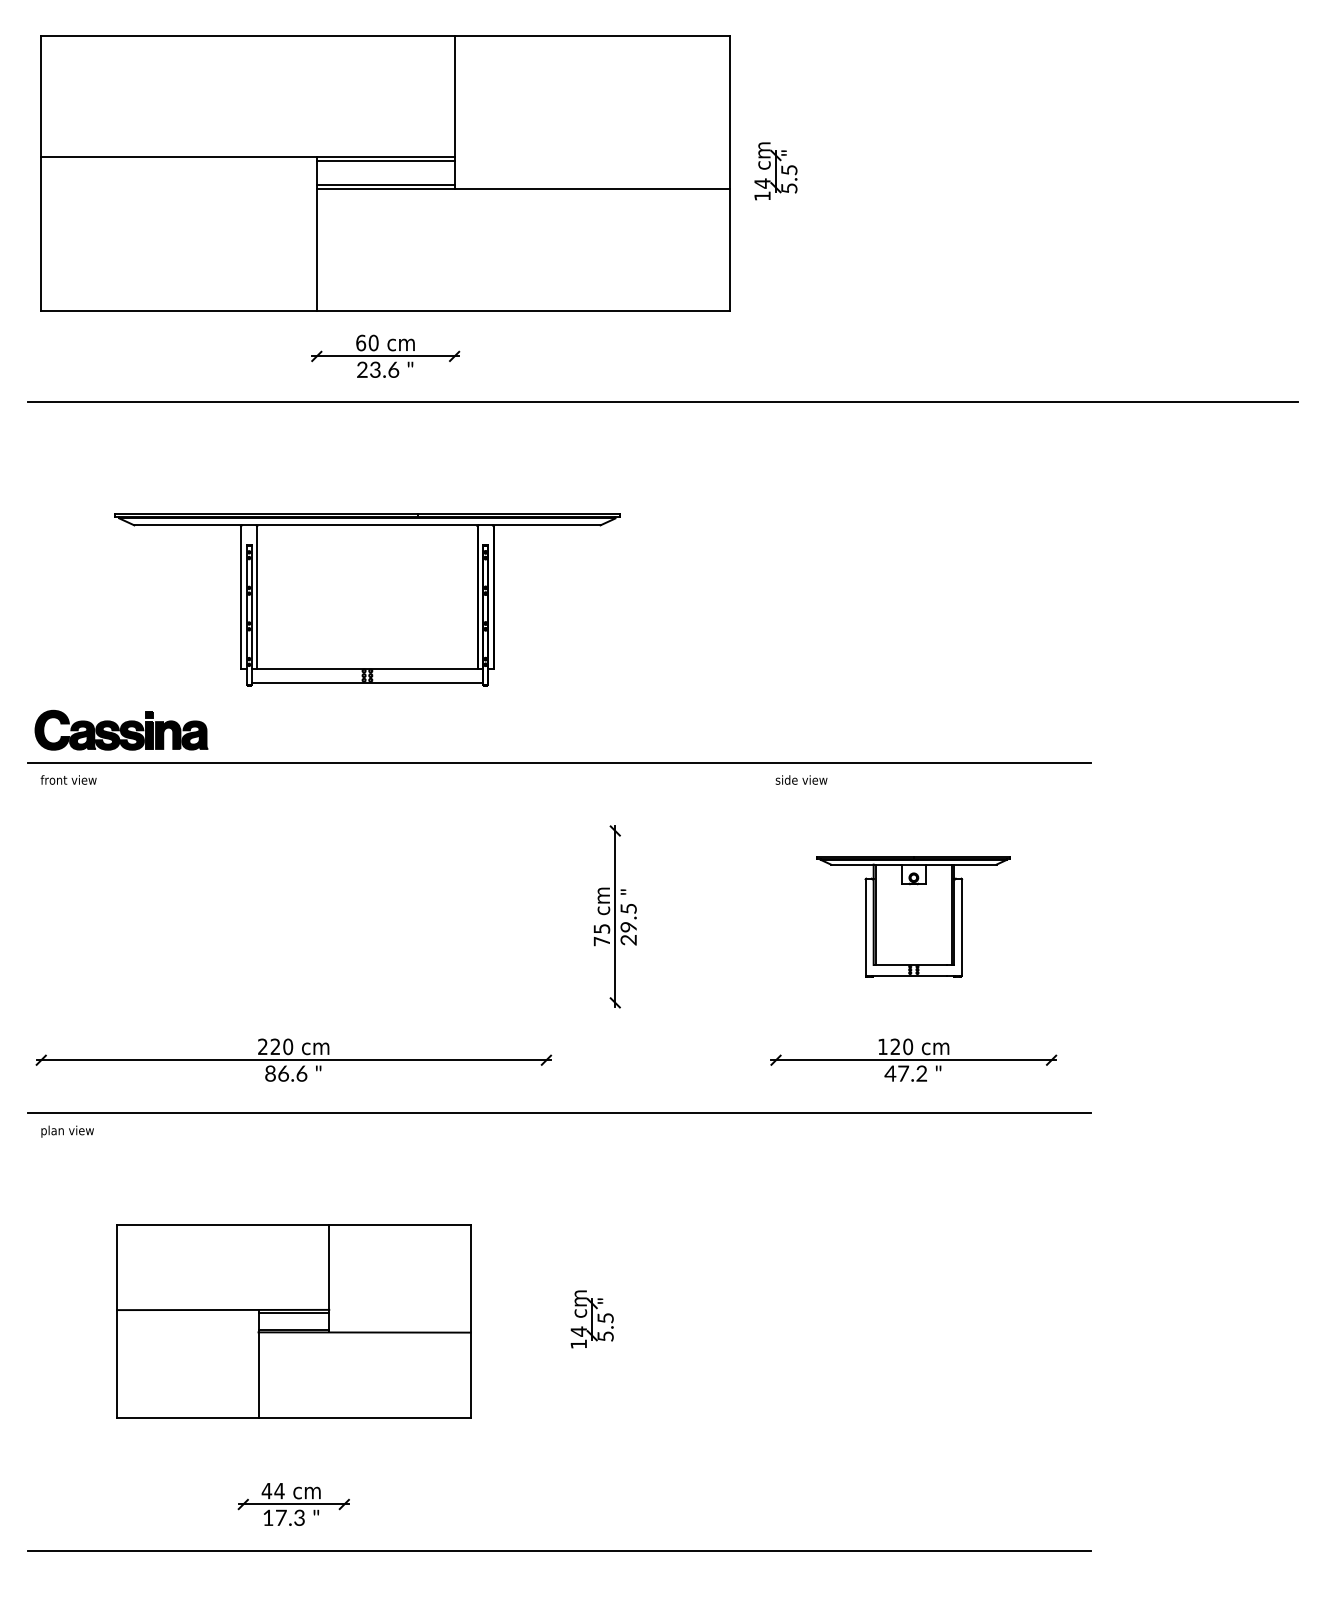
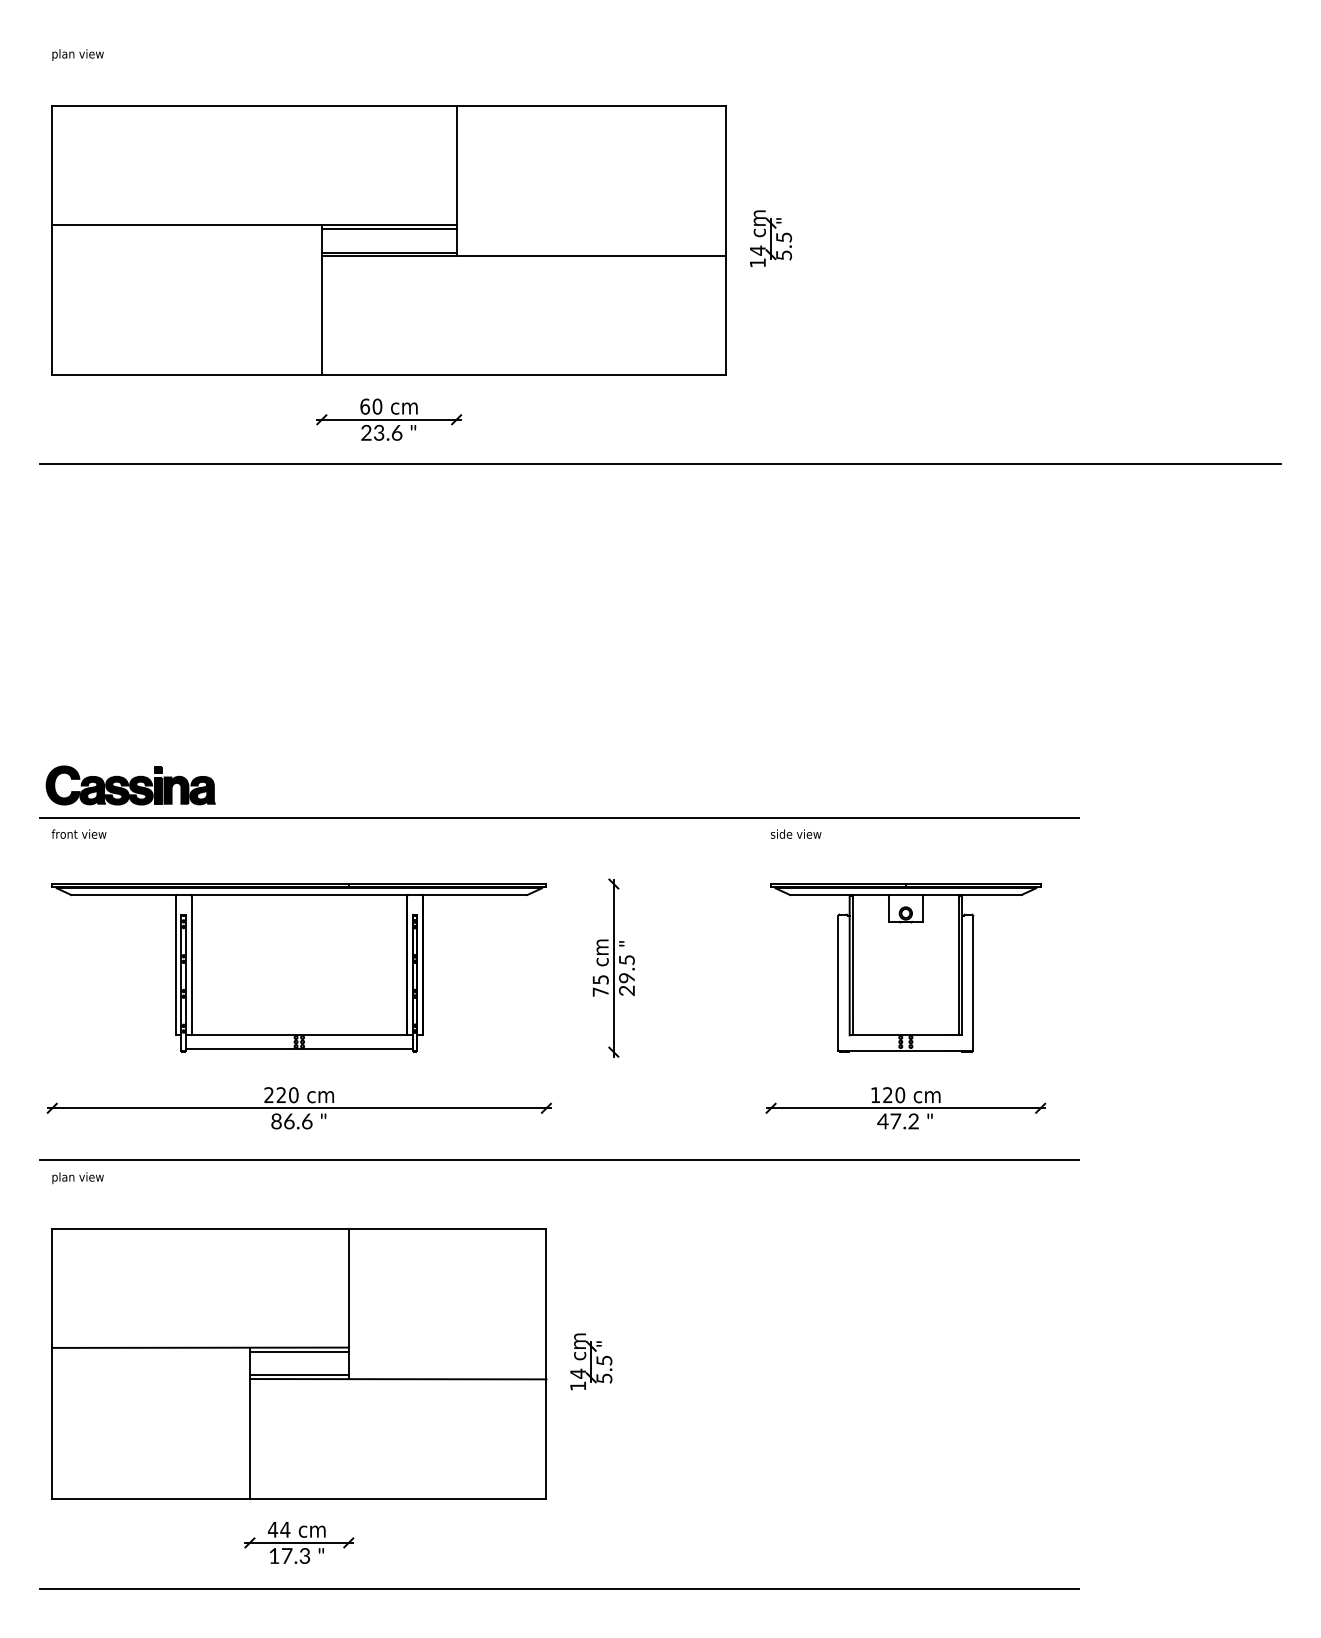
part: (366, 599) -> (298, 967), moved
part: (913, 916) -> (905, 967), size x1.43
part: (293, 1321) -> (299, 1363), size x1.43

